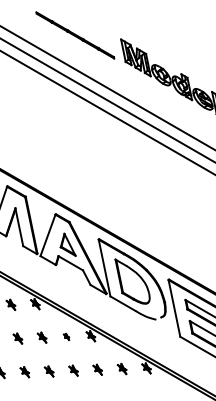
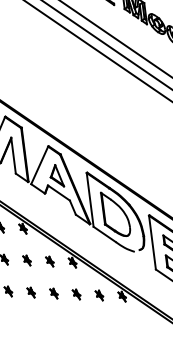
part: (66, 336) -> (49, 261), size x1.67

